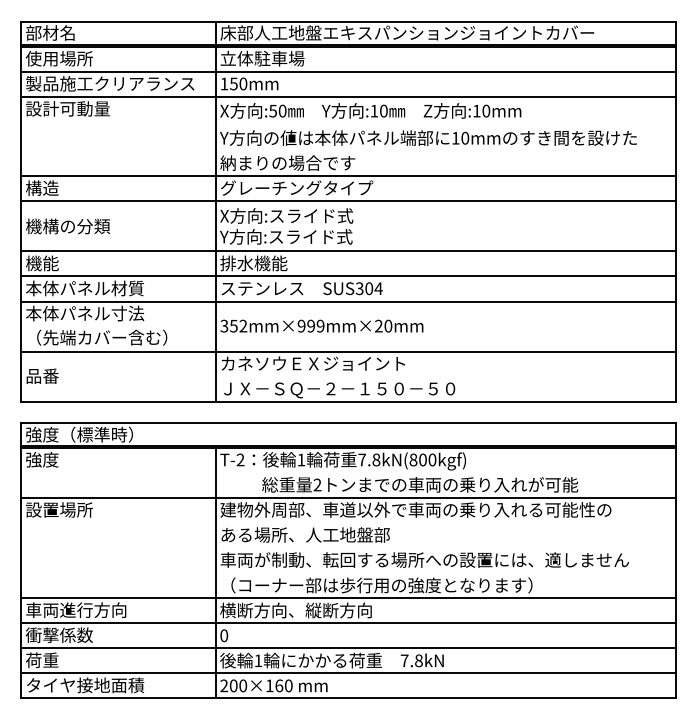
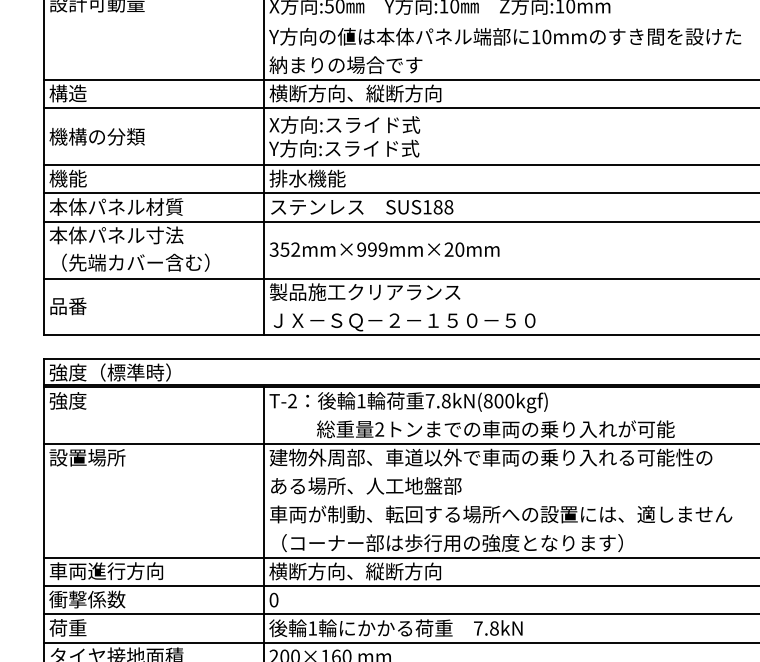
text: (296, 187) -> (355, 92), グレーチングタイプ -> 横断方向、縦断方向
text: (368, 288) -> (437, 207), SUS304 -> SUS188
text: (312, 363) -> (373, 291), カネソウＥＸジョイント -> 製品施工クリアランス

